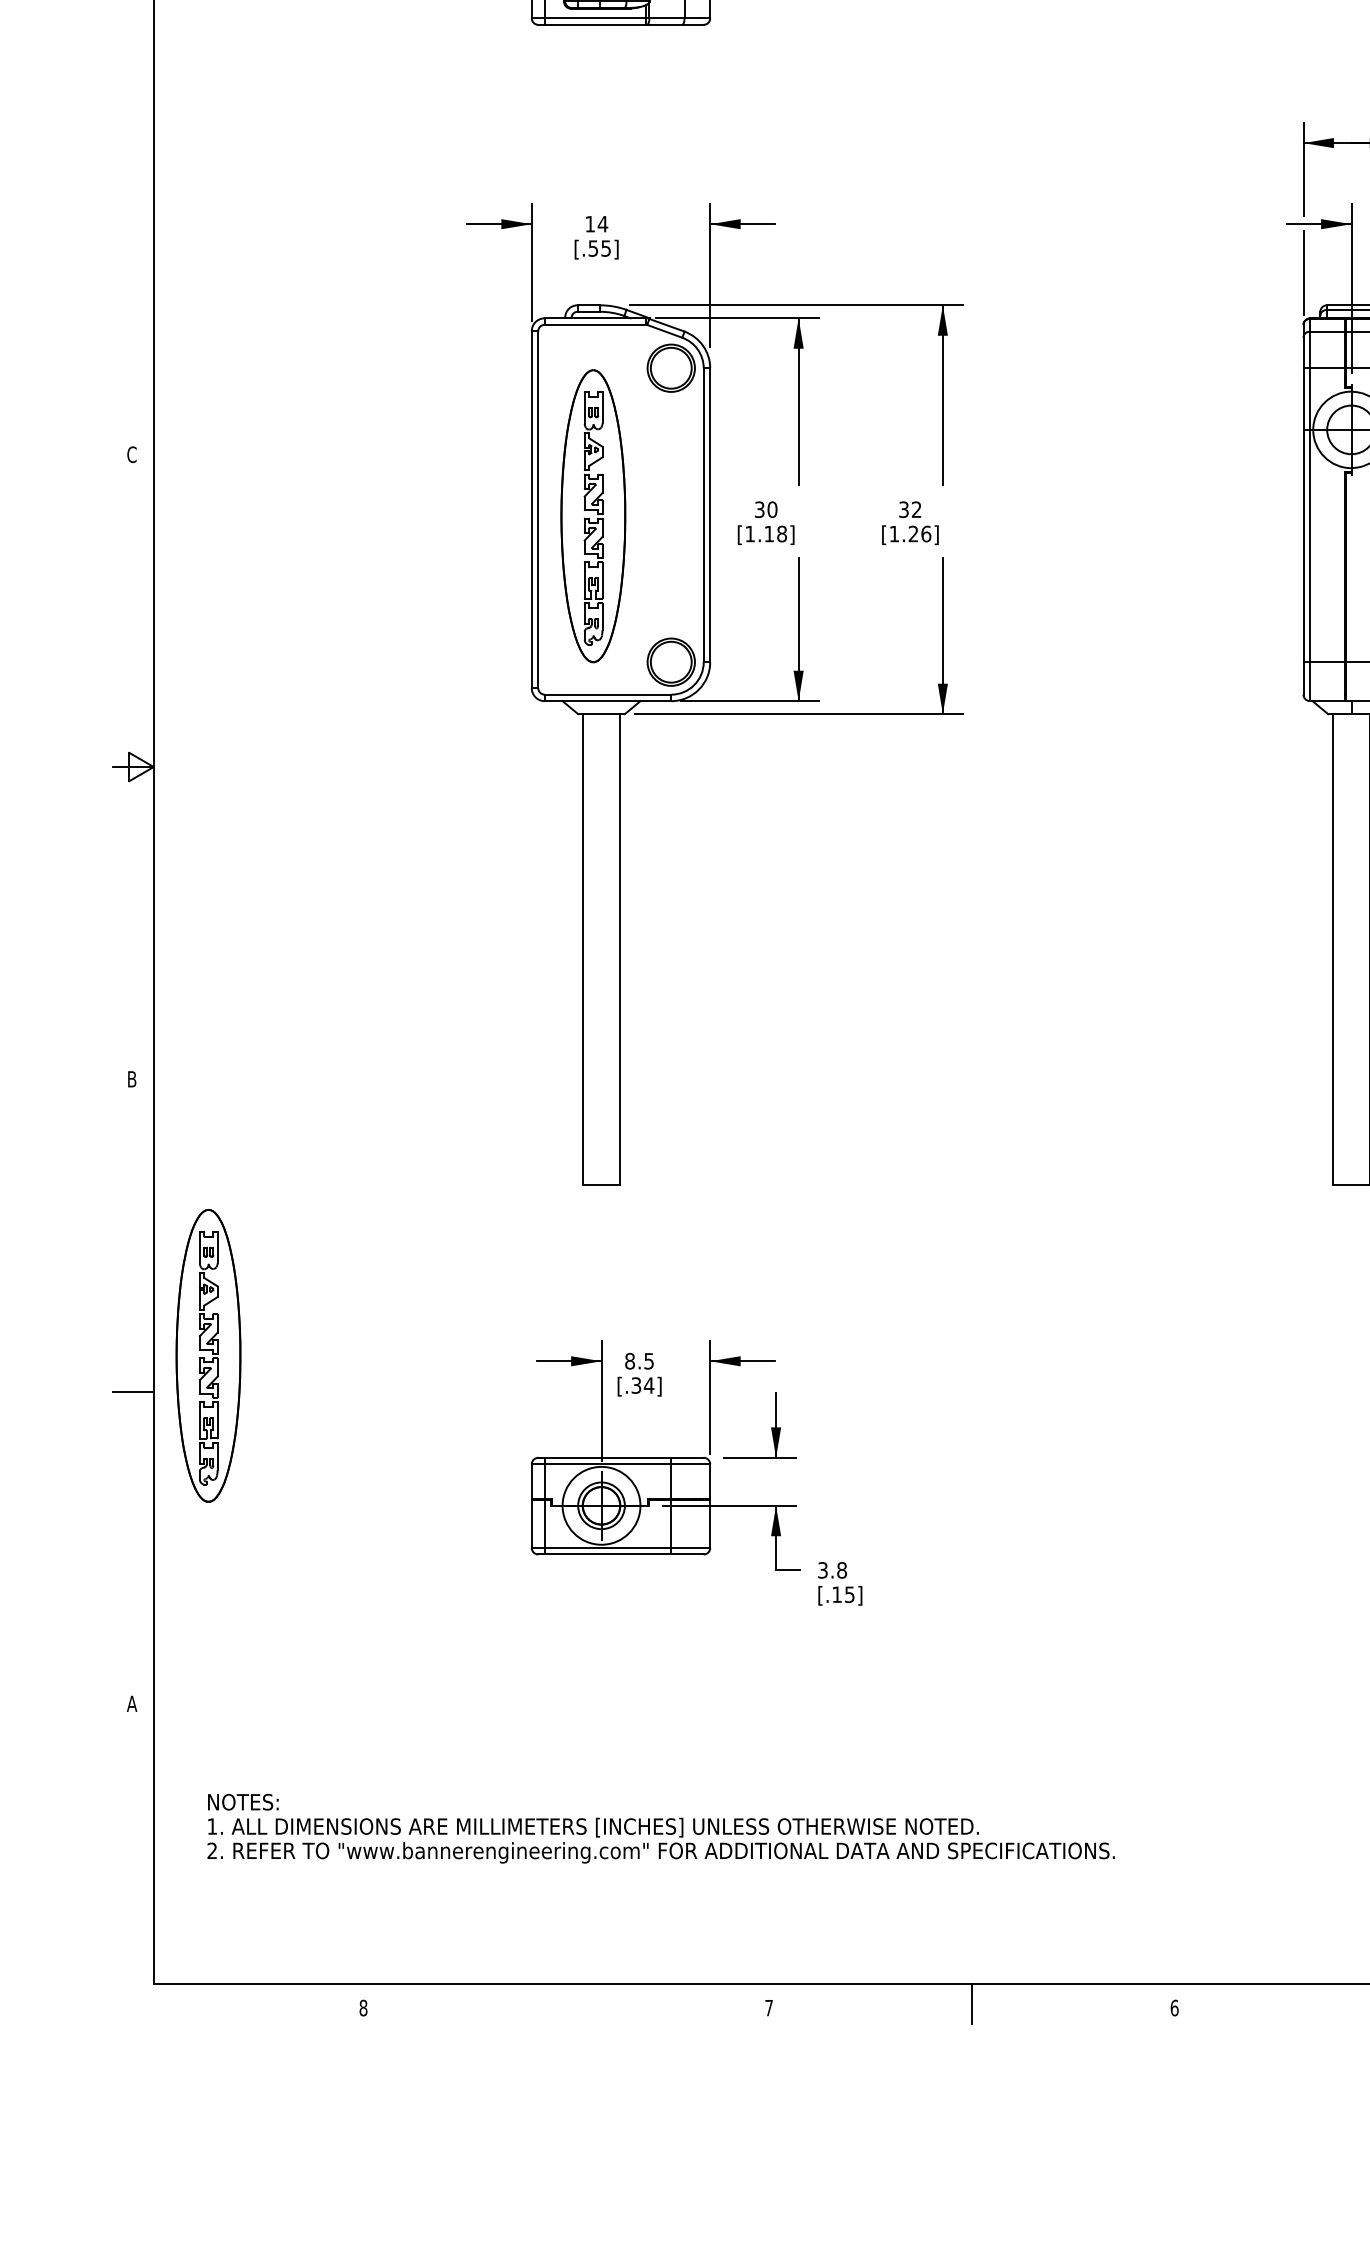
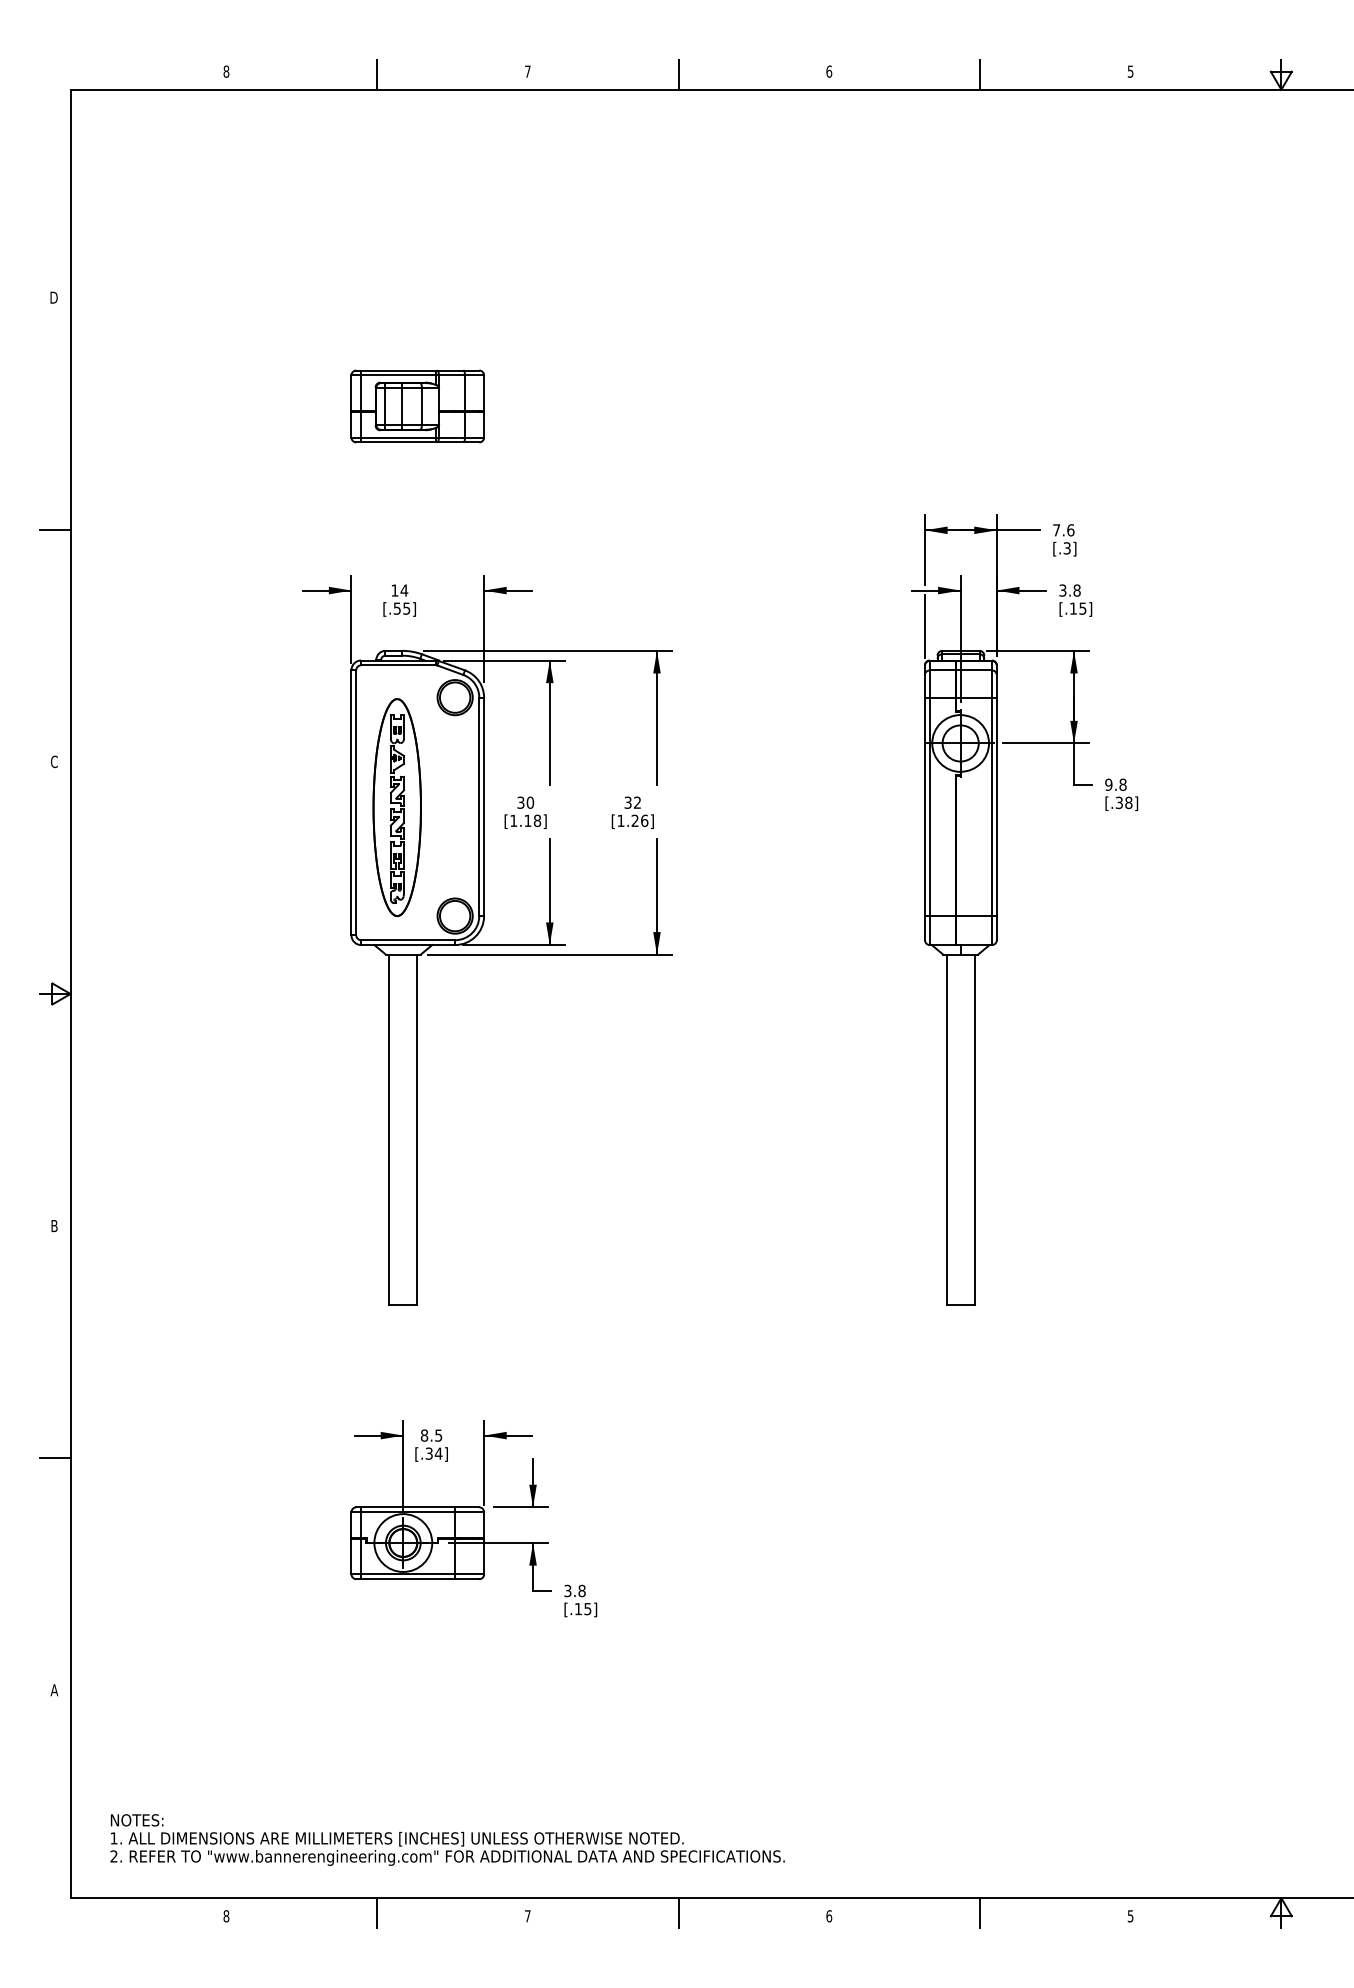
line: (133, 142) -> (55, 529), added
part: (207, 1355) -> (110, 1431), removed
text: (660, 1828) -> (447, 1839), moved
line: (566, 2004) -> (377, 1913), added

